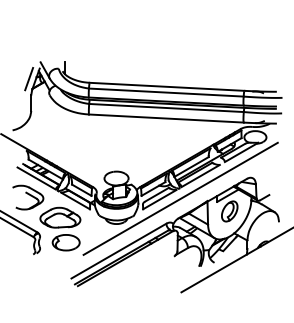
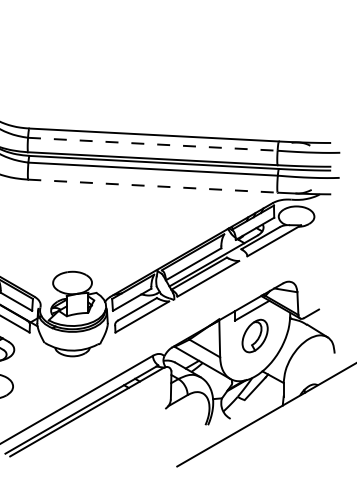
line: (166, 92) -> (153, 144), solid -> dashed
line: (166, 118) -> (153, 186), solid -> dashed
line: (180, 198) -> (175, 315), removed

